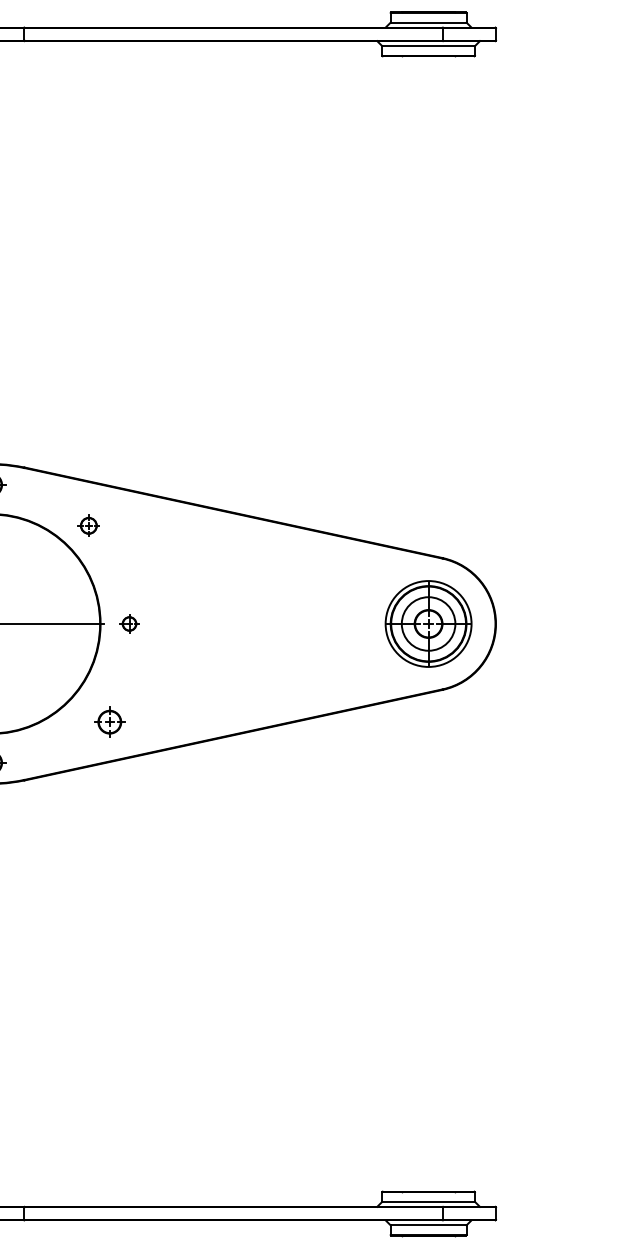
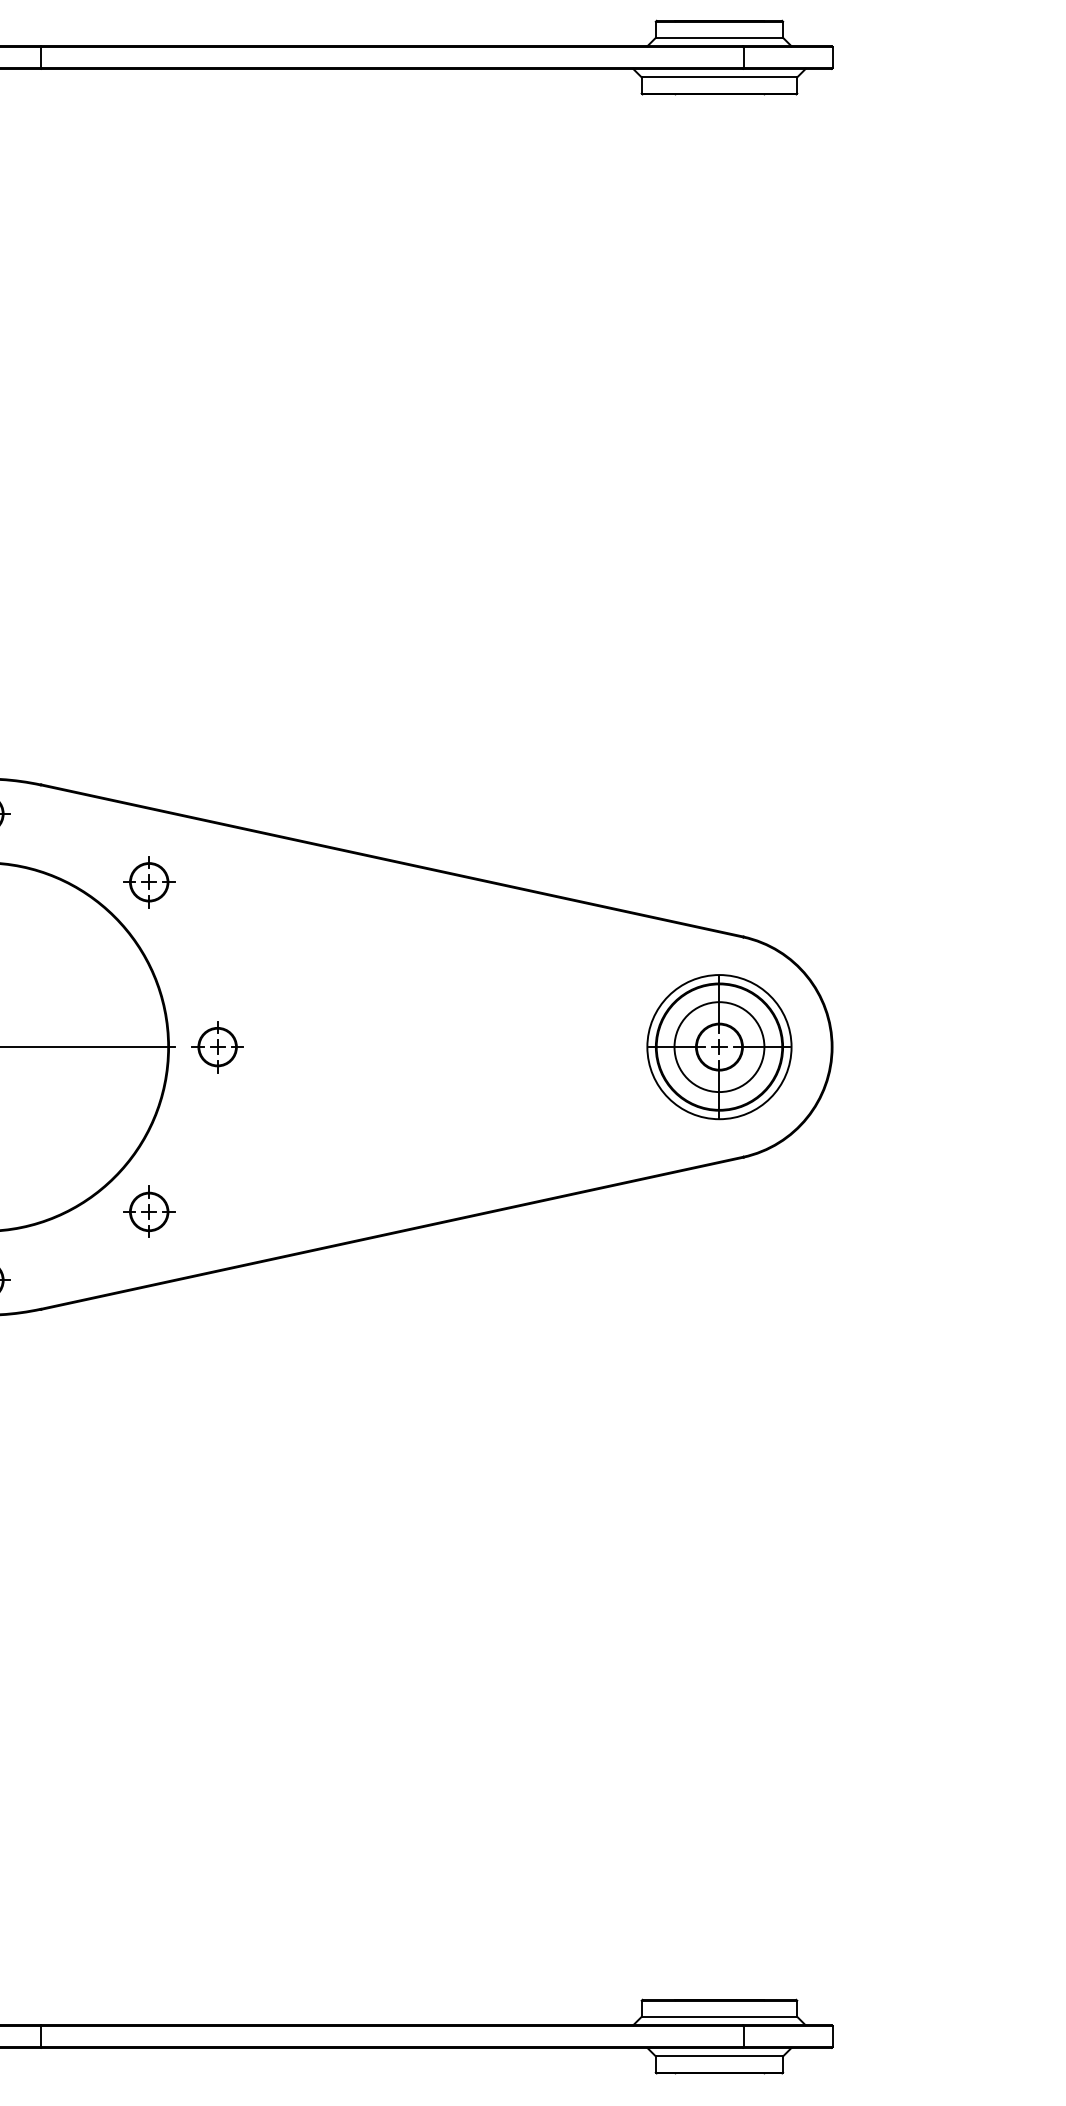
part: (88, 525) -> (148, 881), size x1.43
part: (129, 623) -> (217, 1046), size x1.67
part: (109, 721) -> (148, 1210), moved

